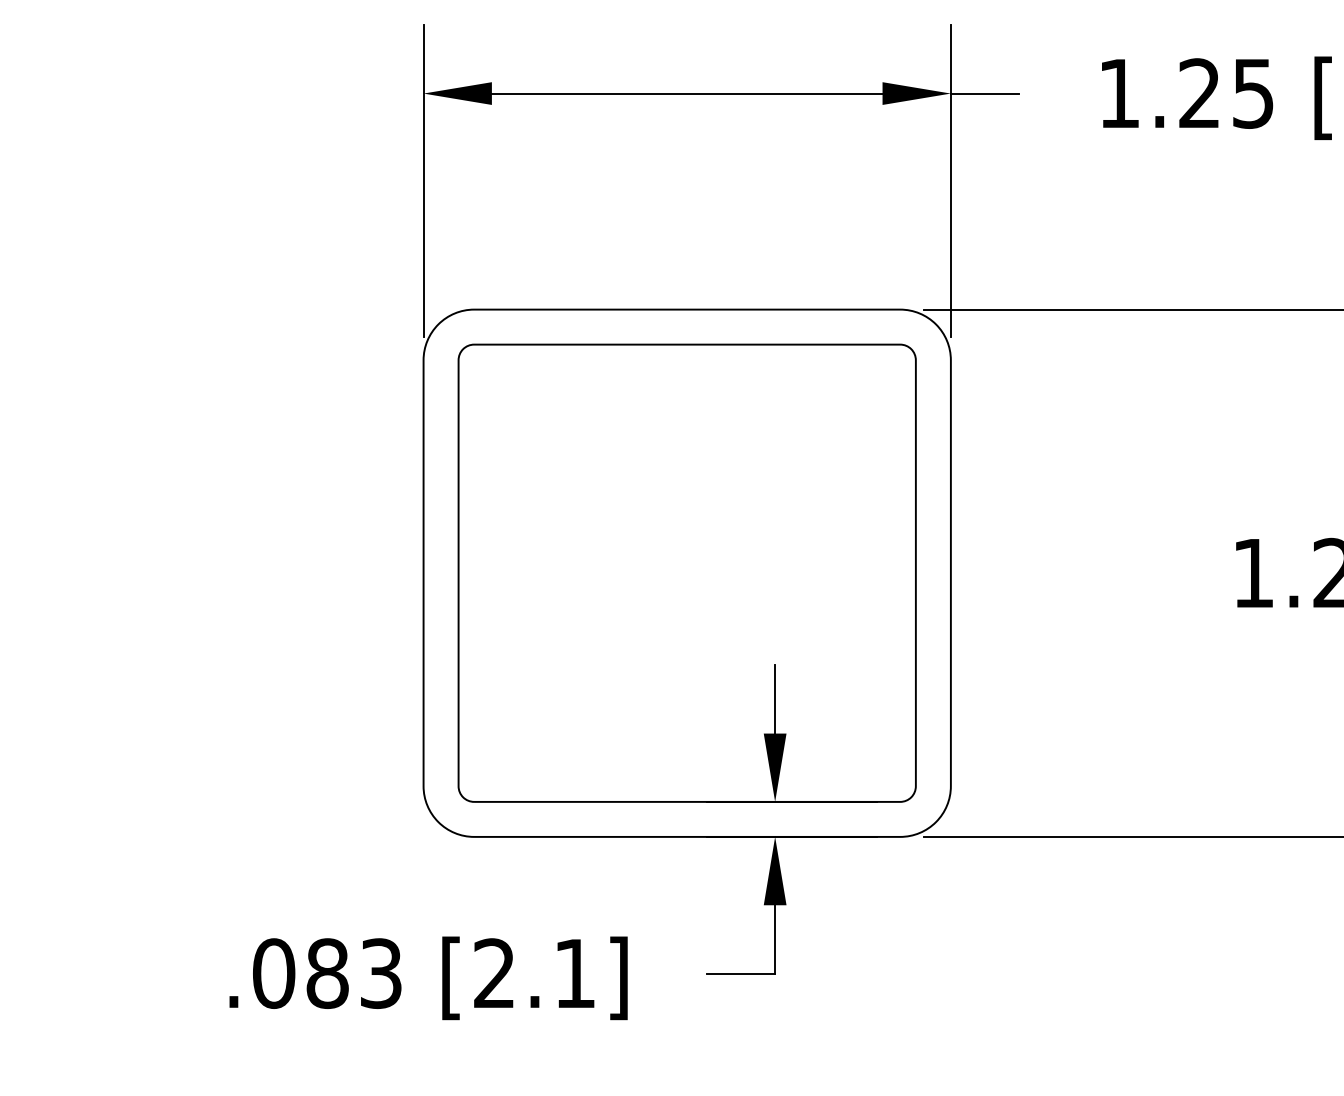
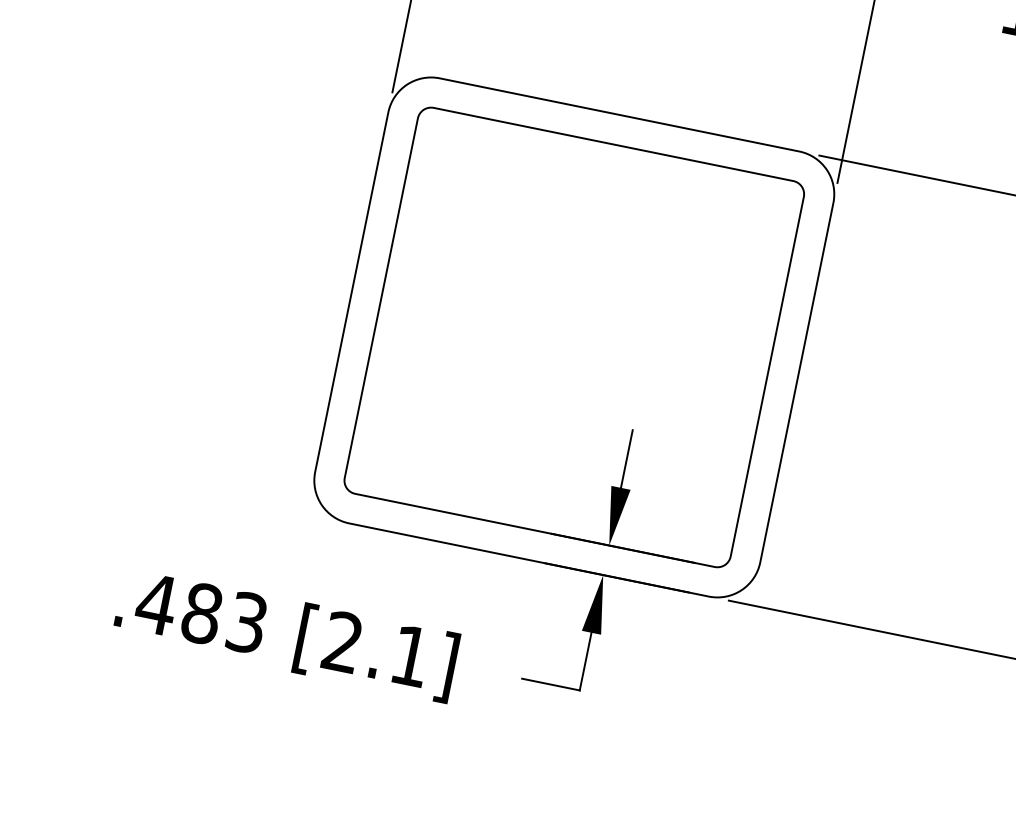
text: (273, 973) -> (156, 604), .083 -> .483

